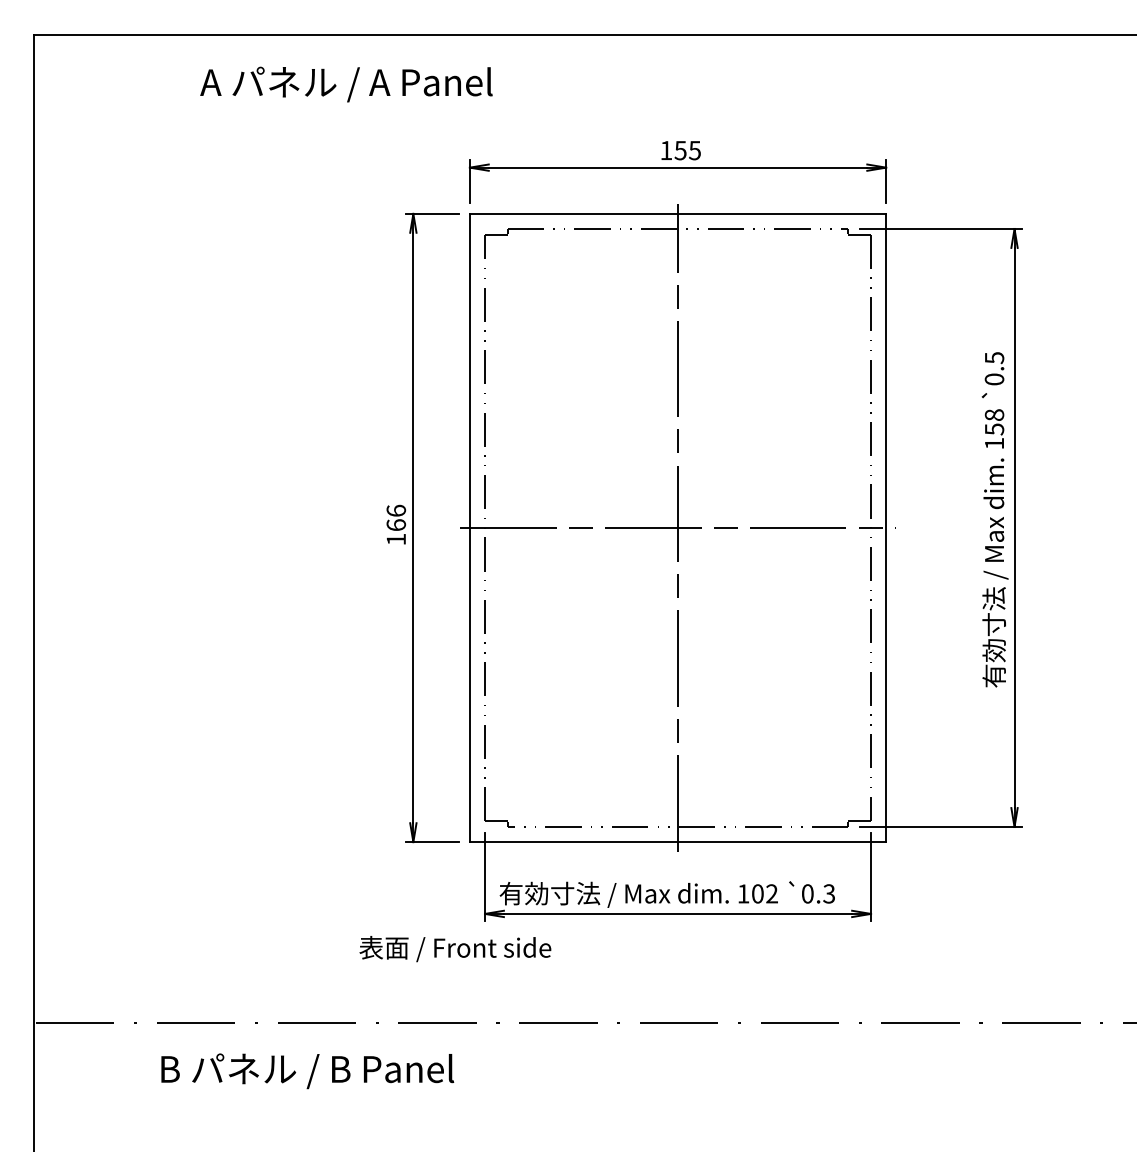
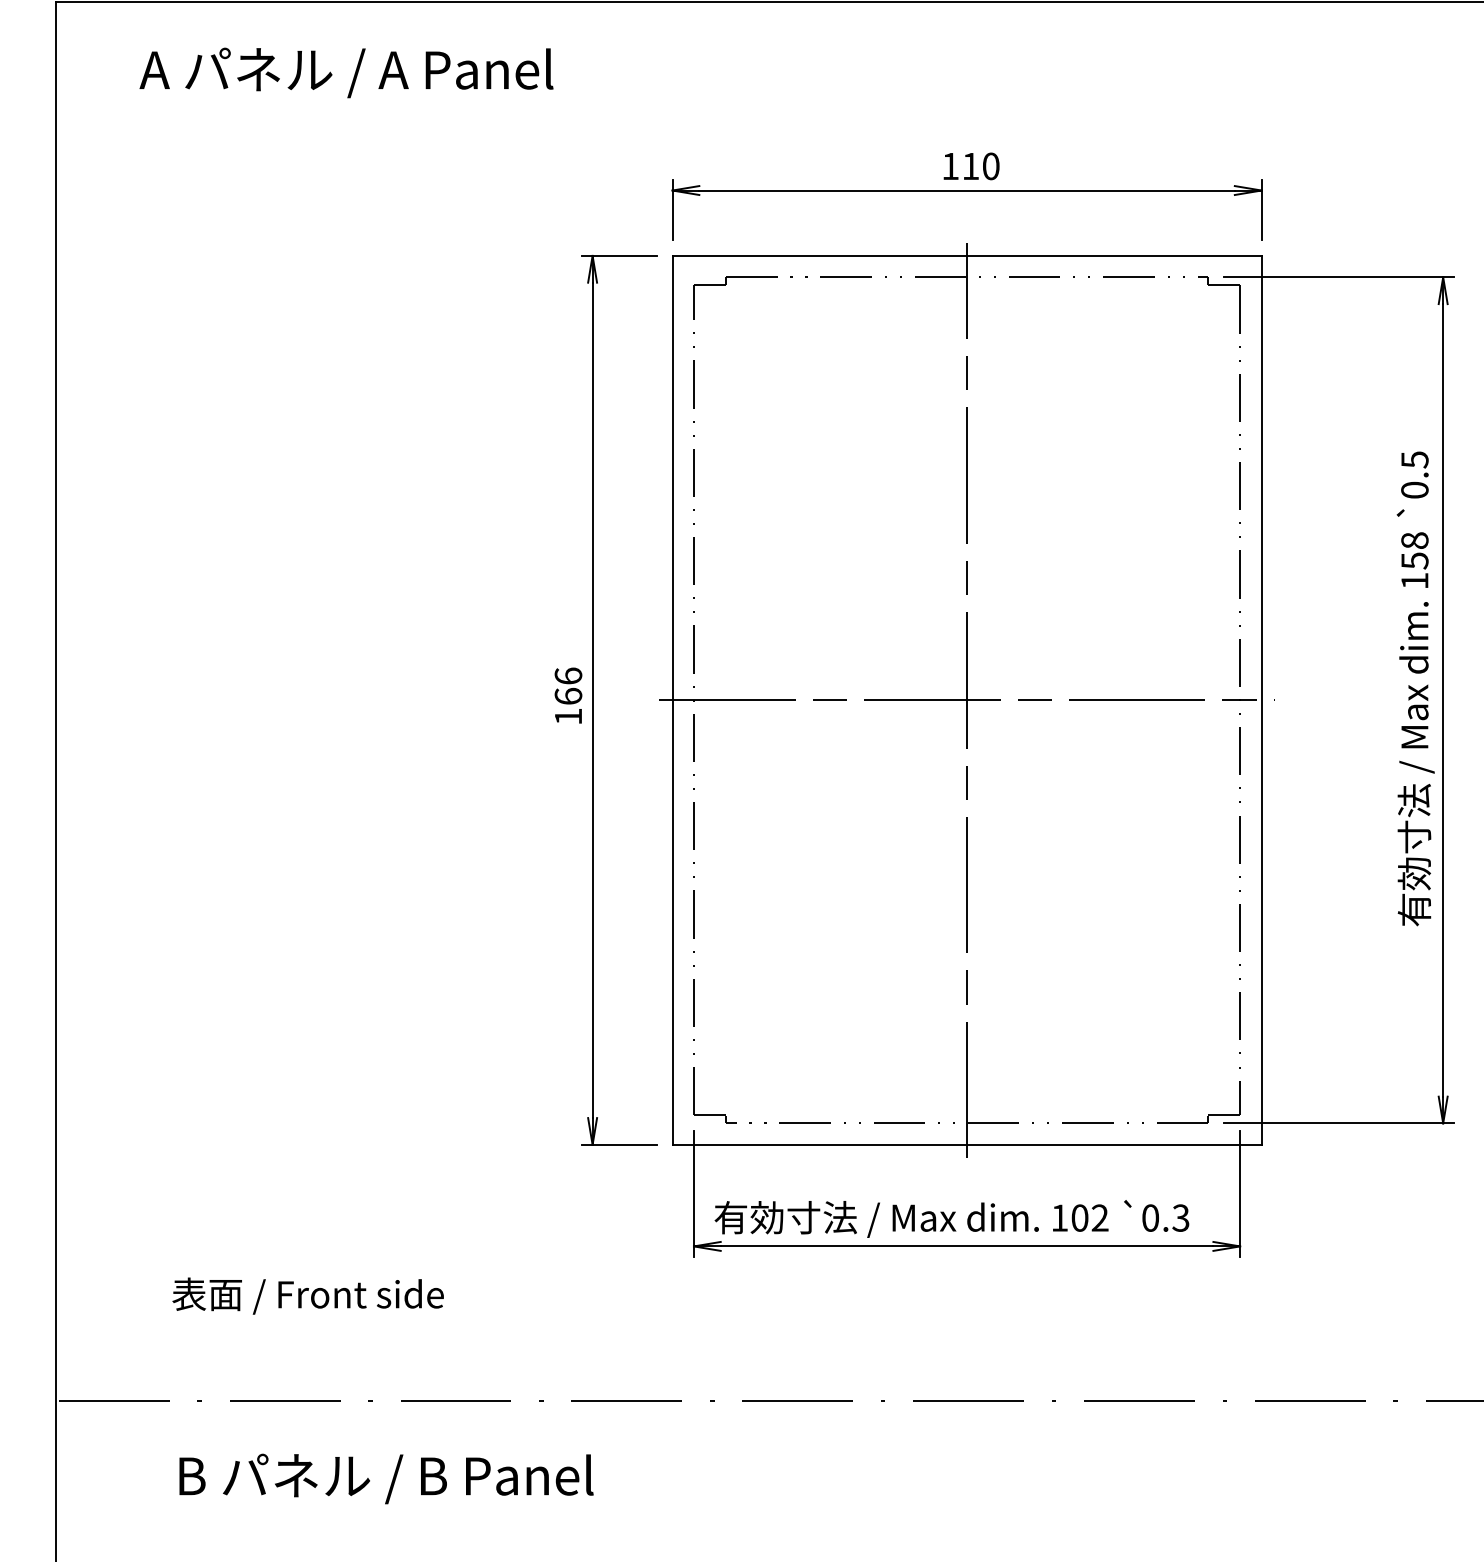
text: (346, 84) -> (346, 72), moved
text: (687, 150) -> (980, 166), 155 -> 110
text: (455, 949) -> (308, 1296), moved
text: (307, 1071) -> (386, 1479), moved

